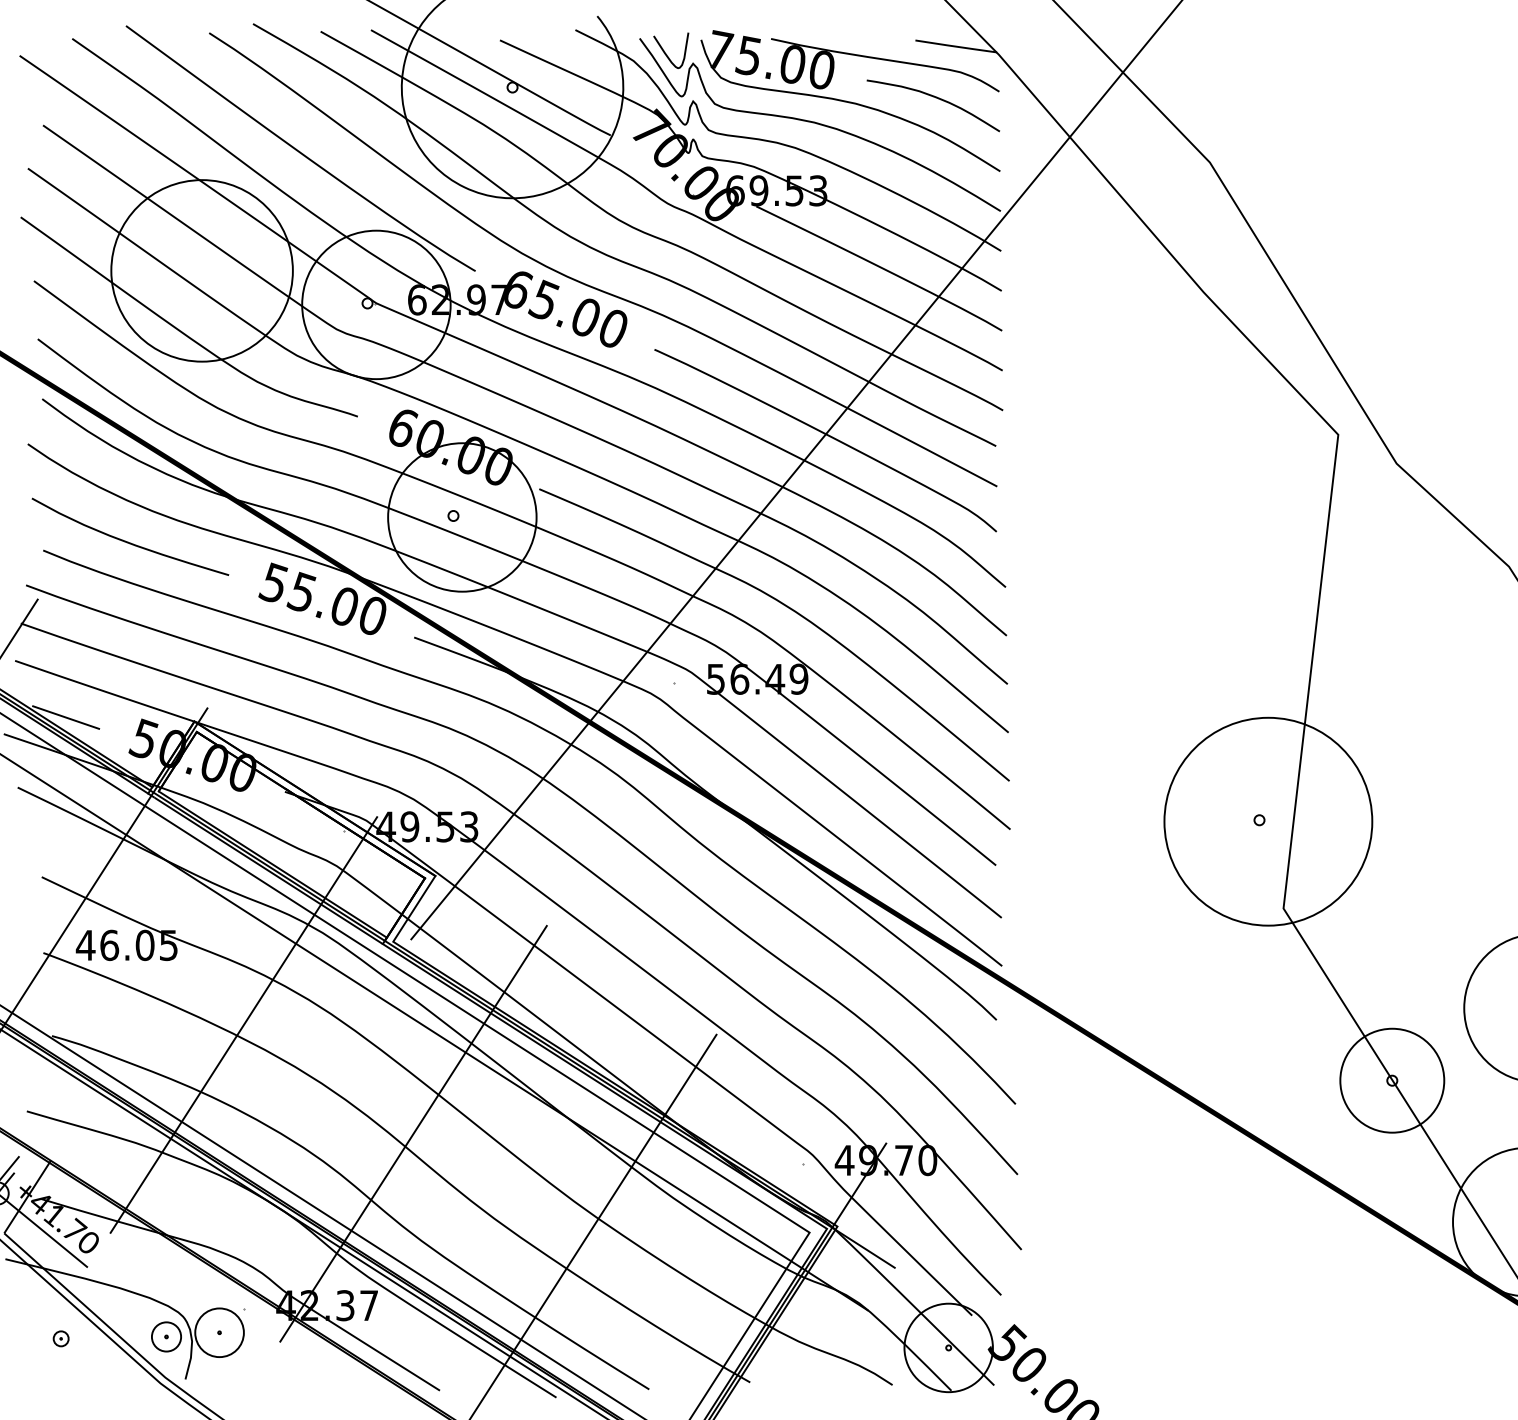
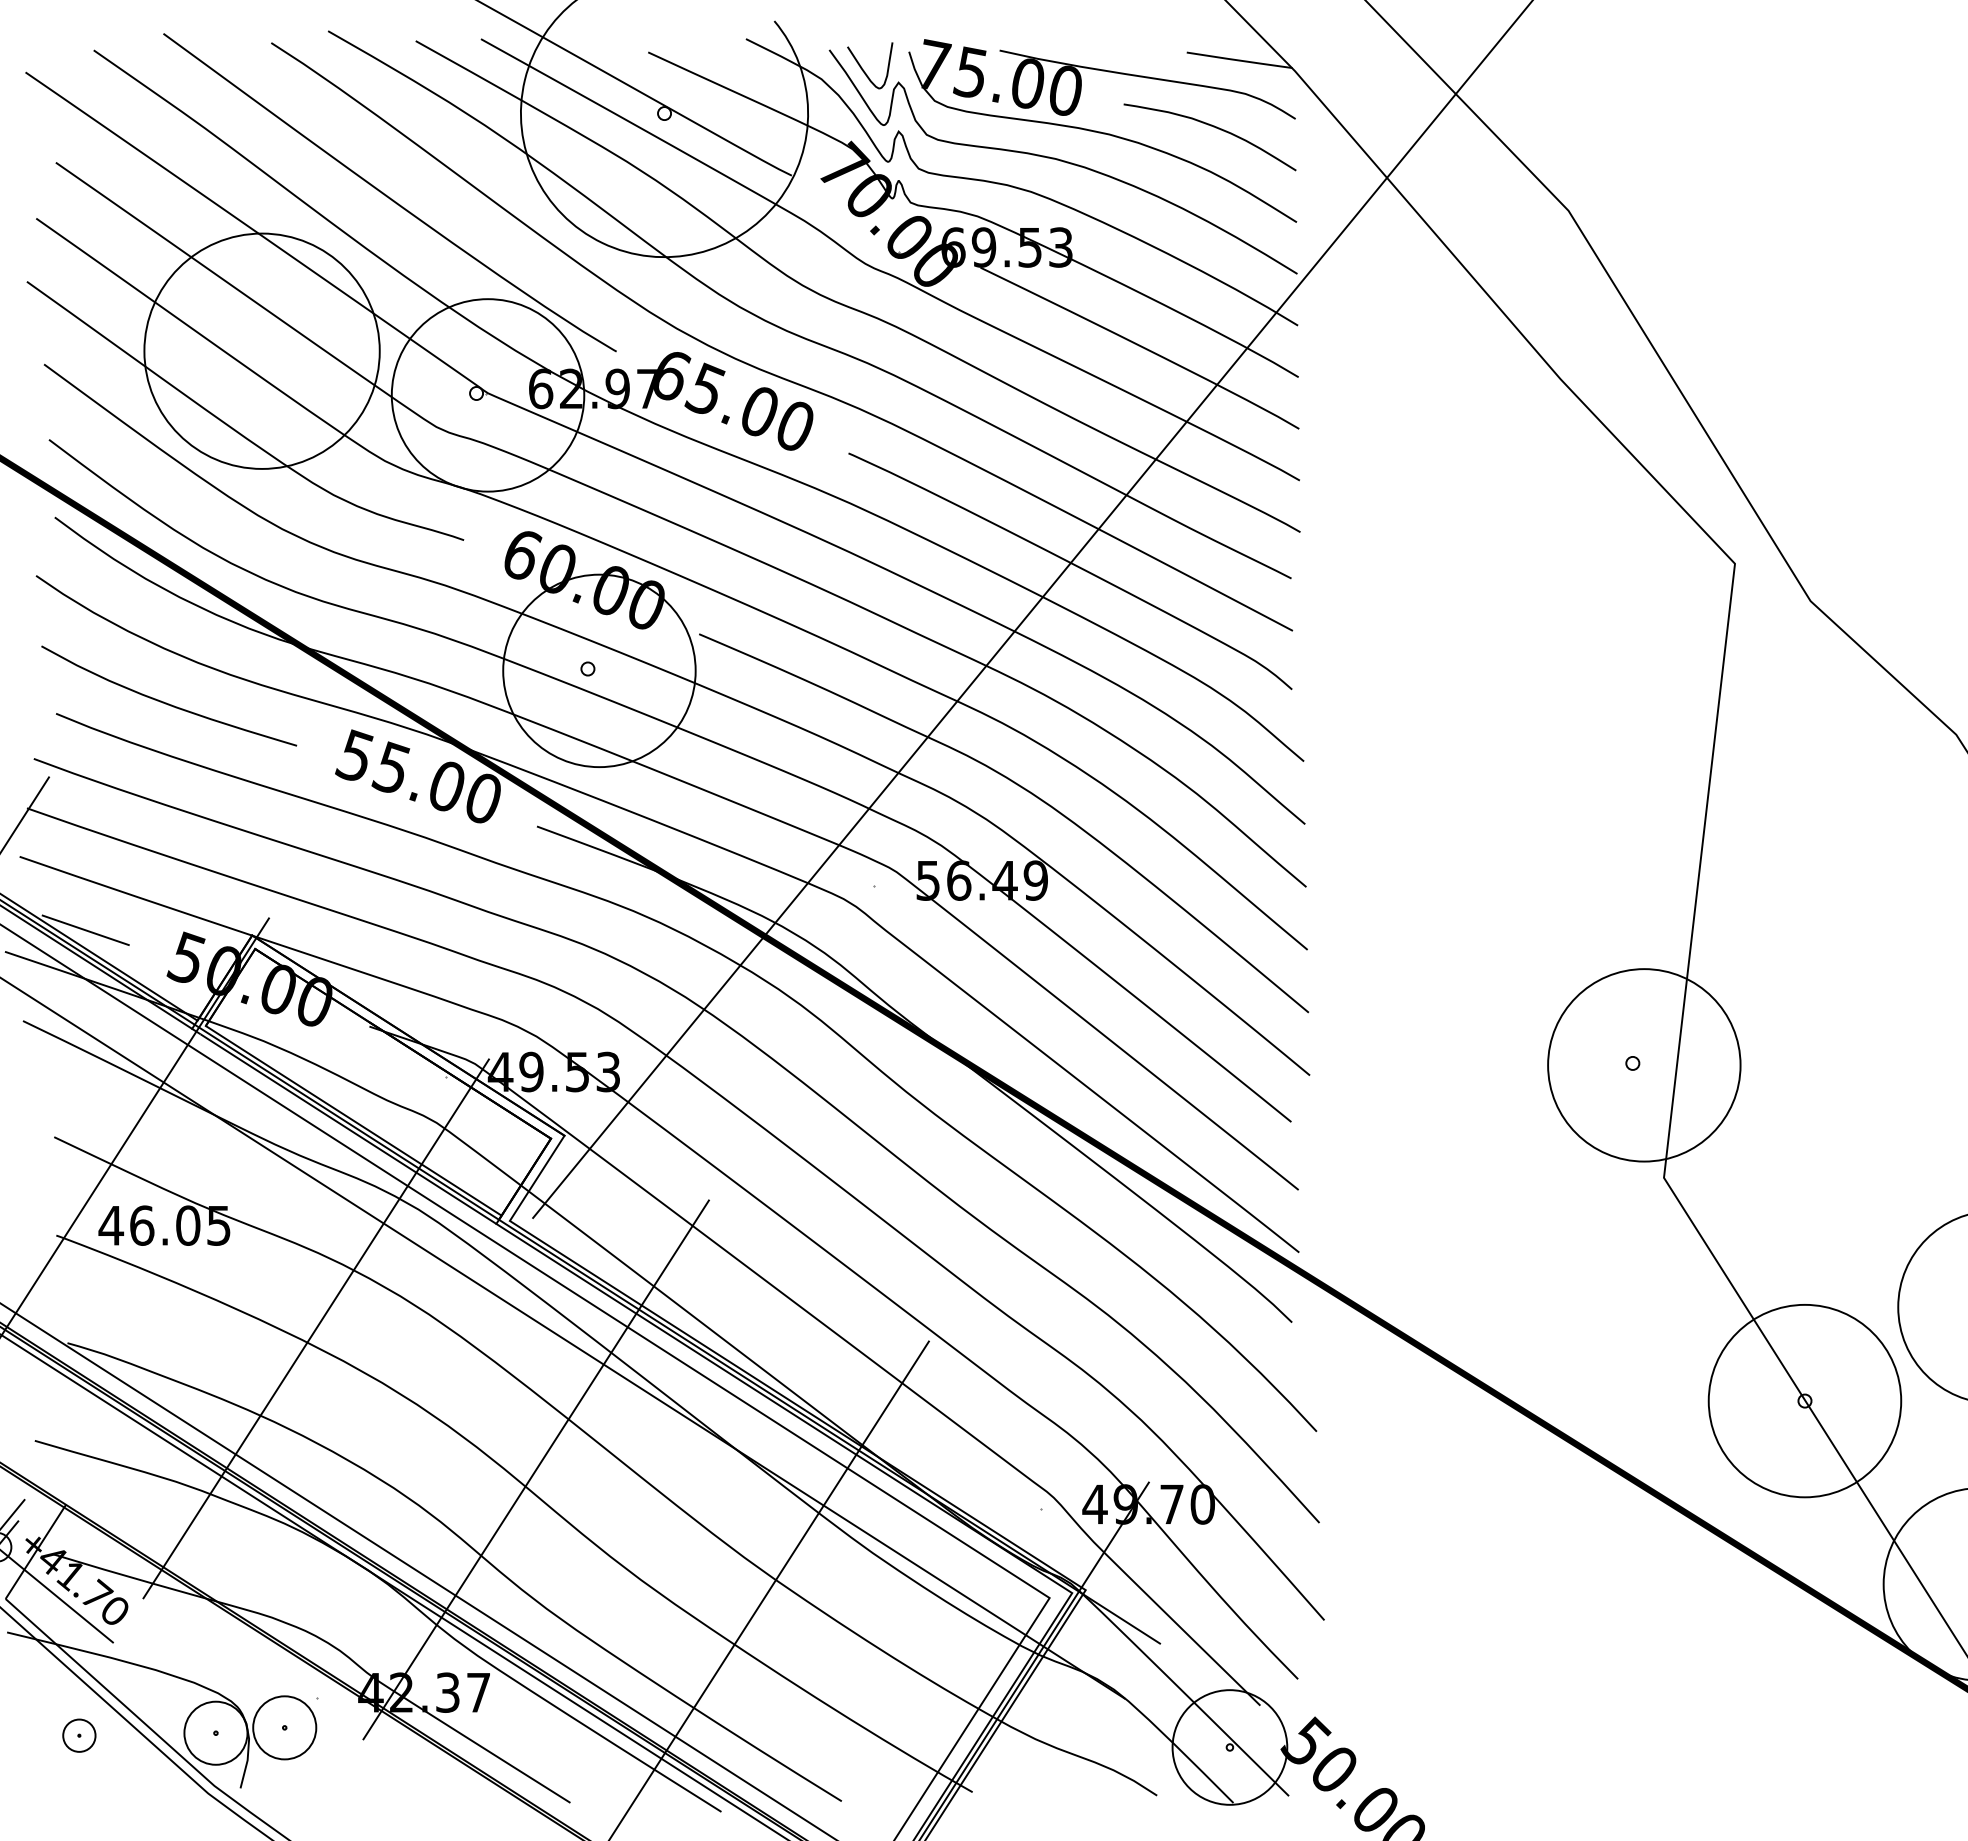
circle: (1268, 821) -> (1644, 1065), size x0.71
circle: (1391, 1080) -> (1804, 1400), size x1.43
circle: (166, 1336) -> (215, 1732), size x1.67
circle: (61, 1338) -> (79, 1735), size x1.67

